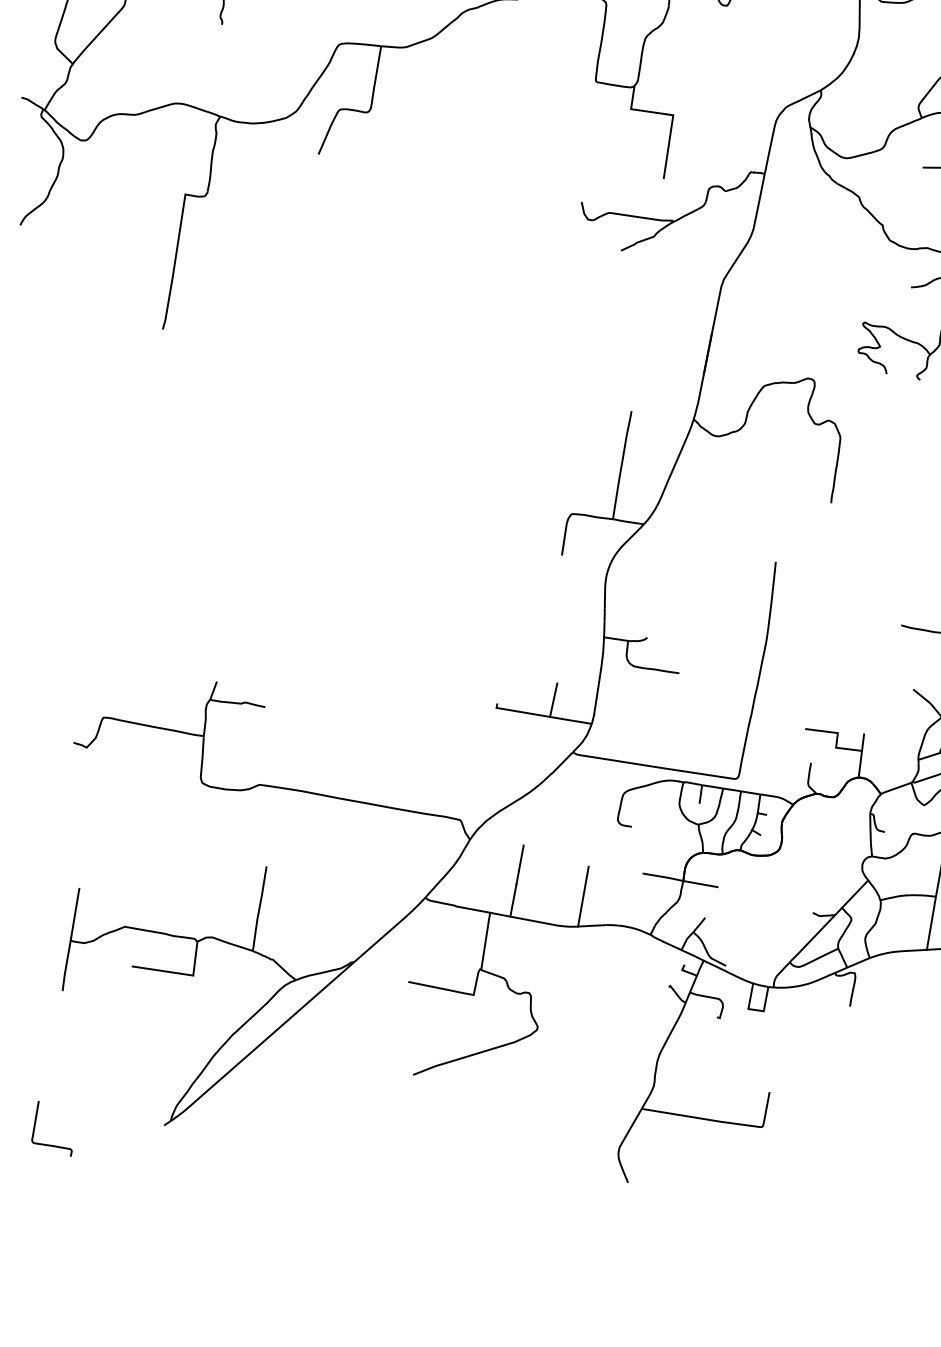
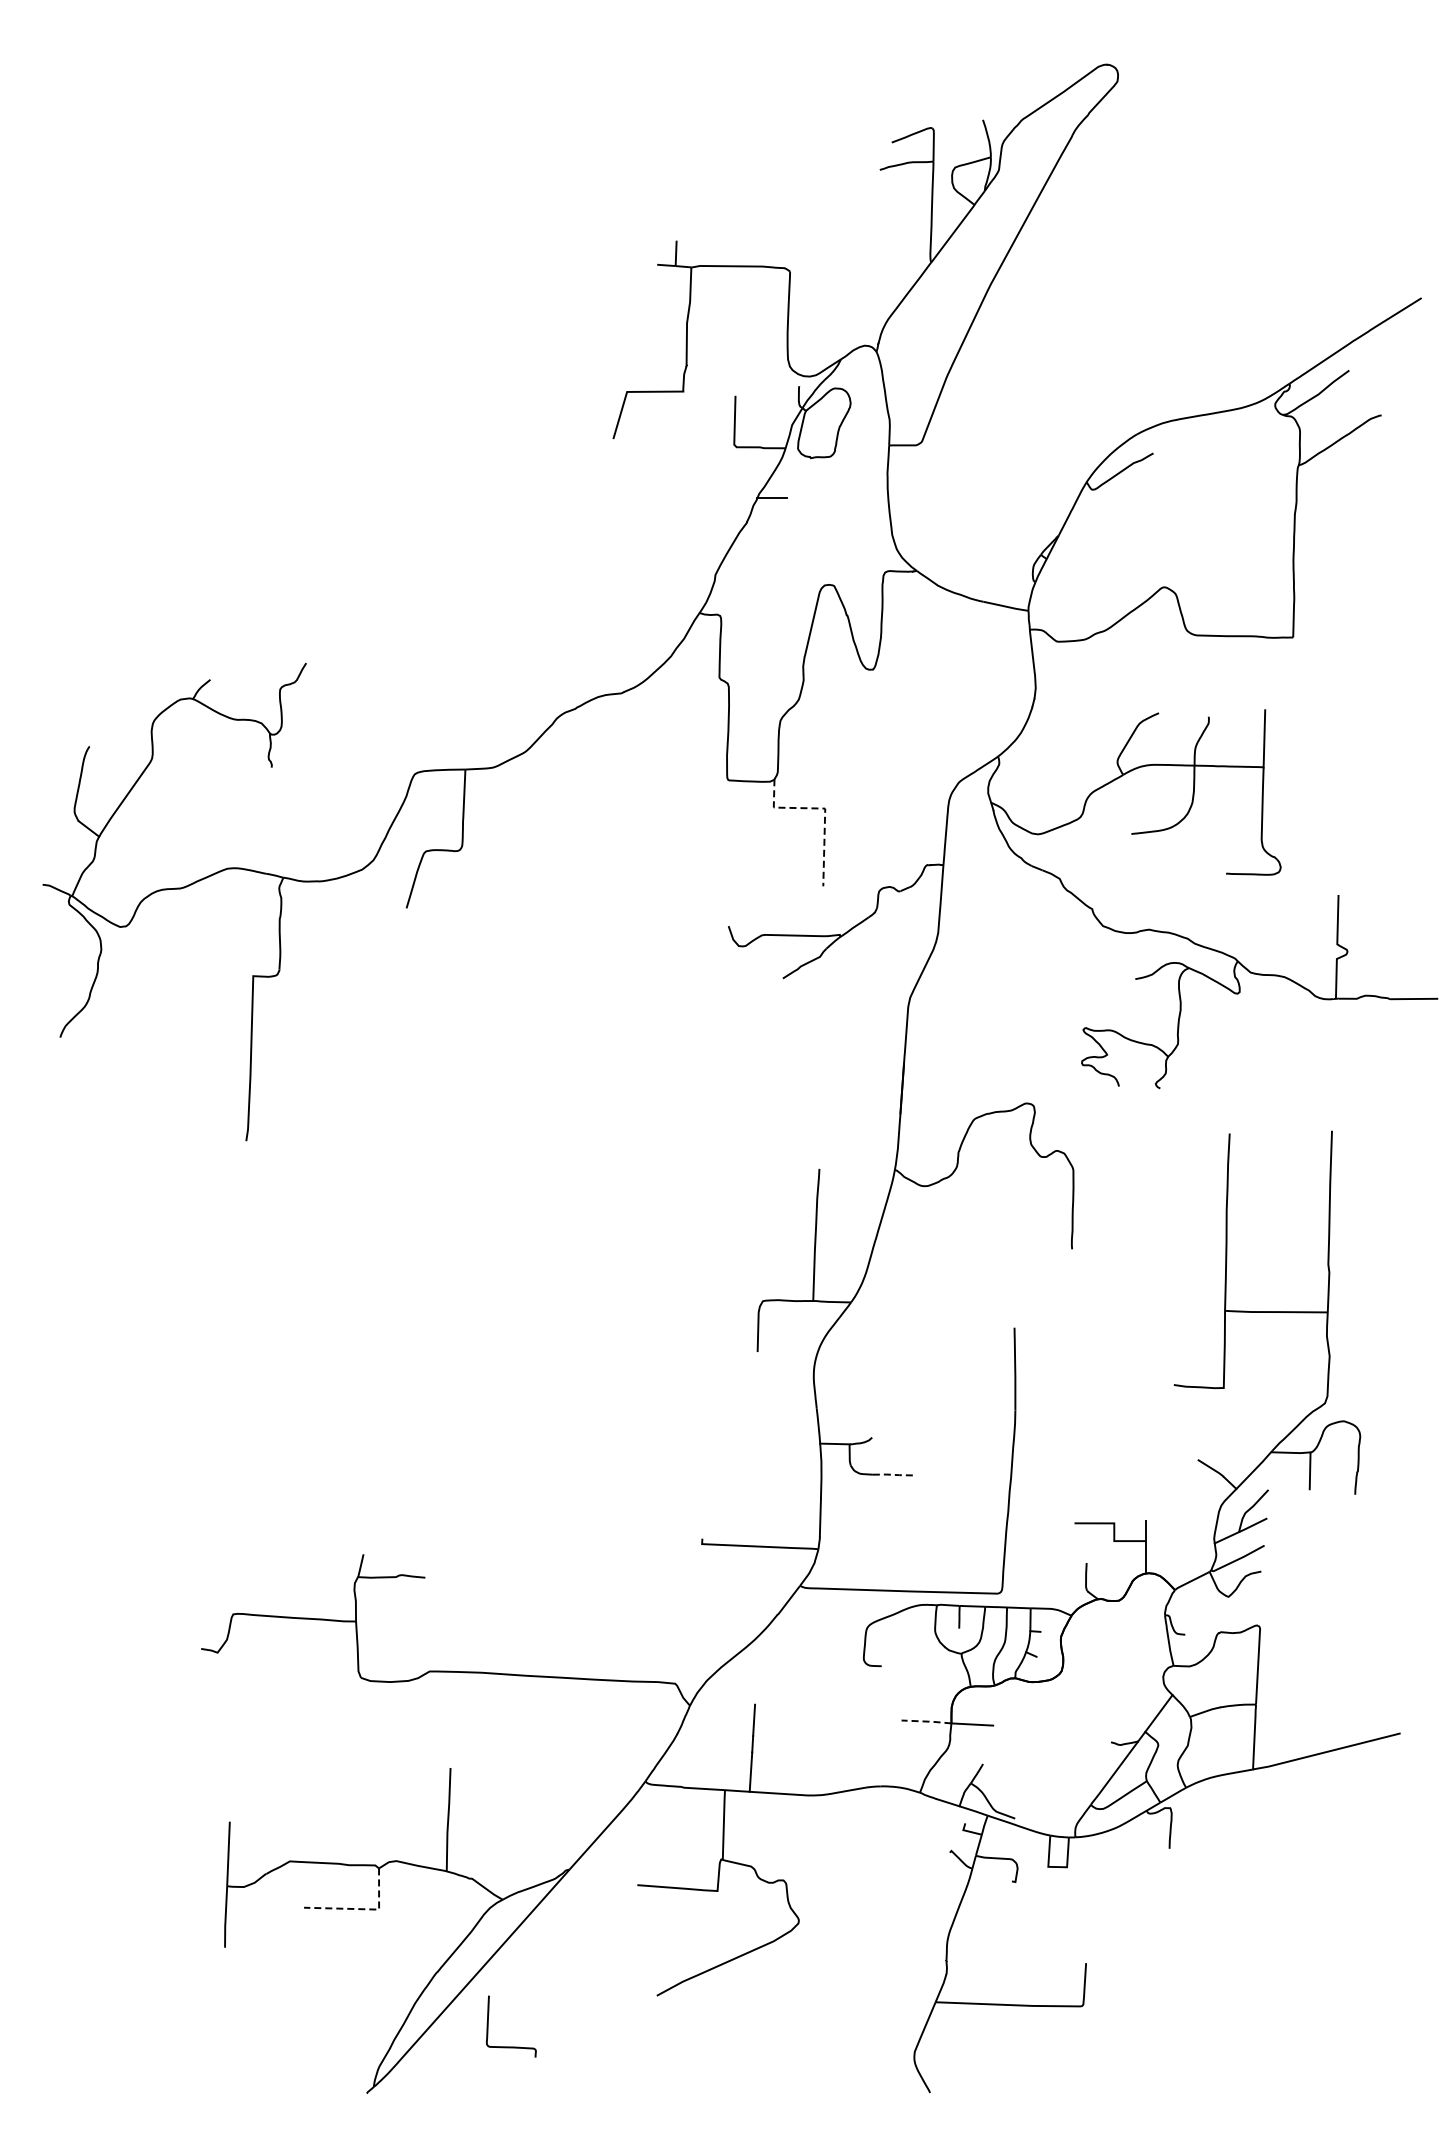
line: (672, 115) -> (824, 808), solid -> dashed
line: (662, 670) -> (894, 1474), solid -> dashed
line: (553, 699) -> (769, 1525), removed
line: (663, 877) -> (927, 1721), solid -> dashed
line: (583, 896) -> (834, 1756), removed
line: (179, 973) -> (362, 1909), solid -> dashed
curve: (52, 1145) -> (511, 2046), moved

